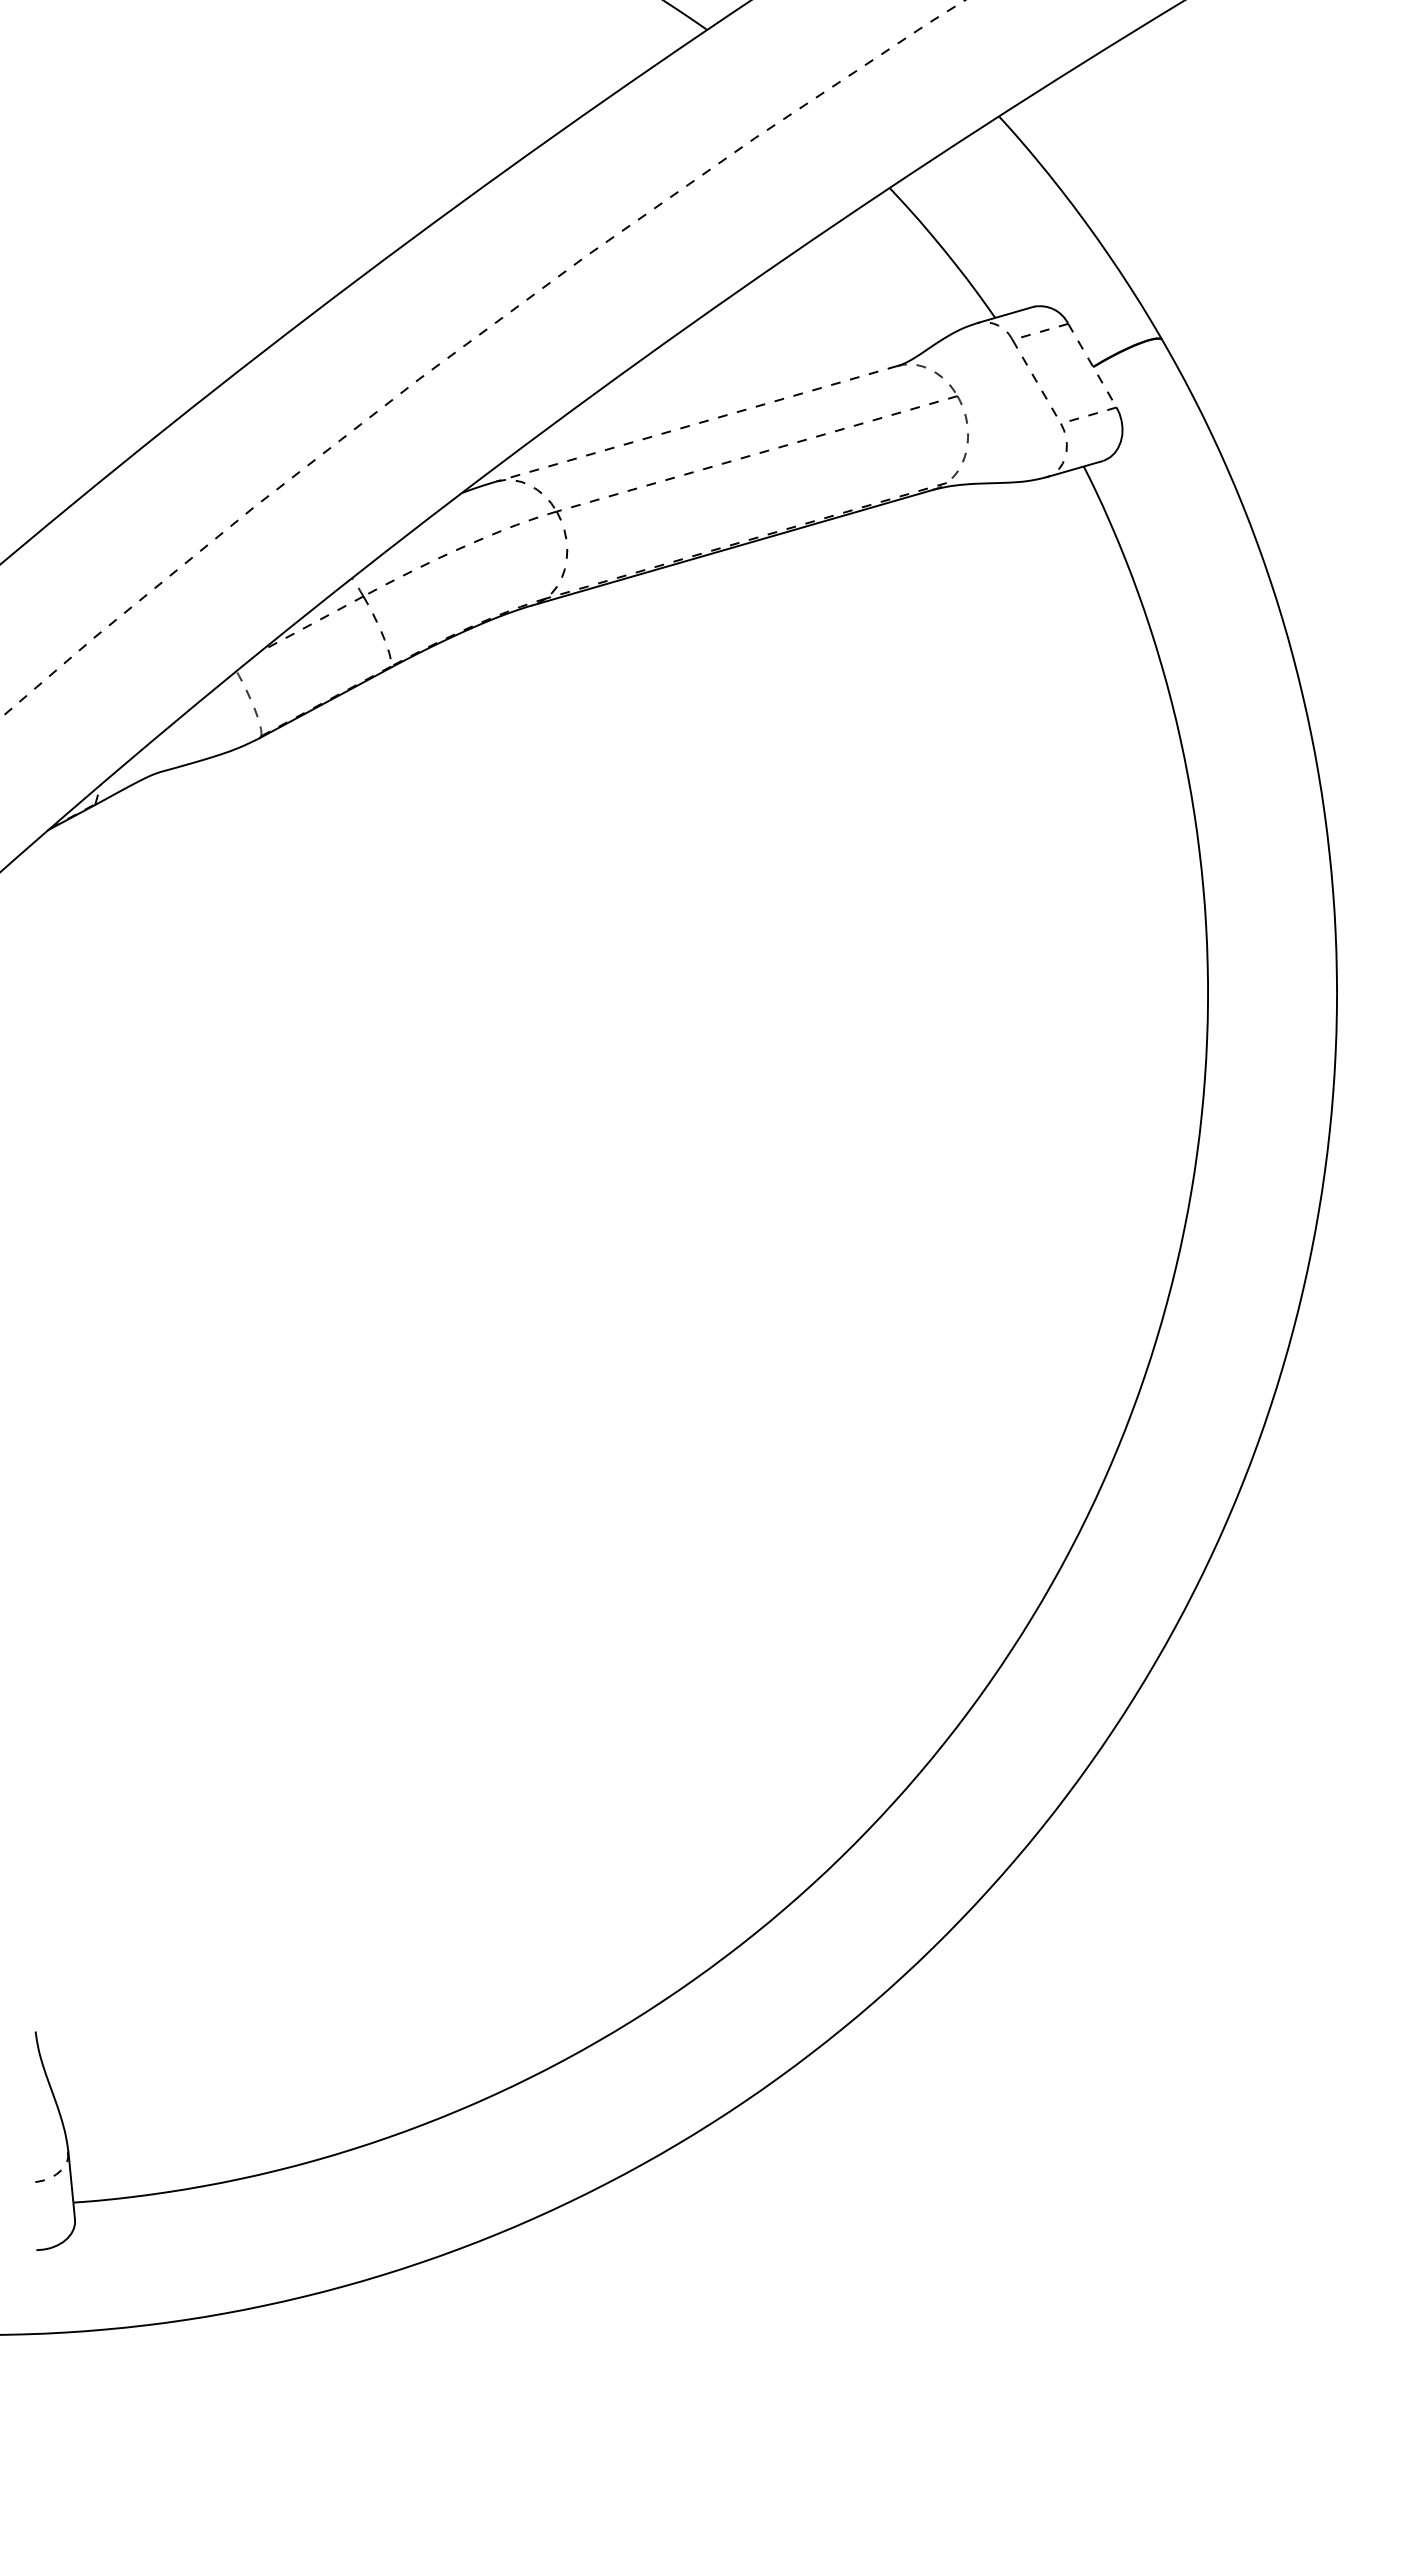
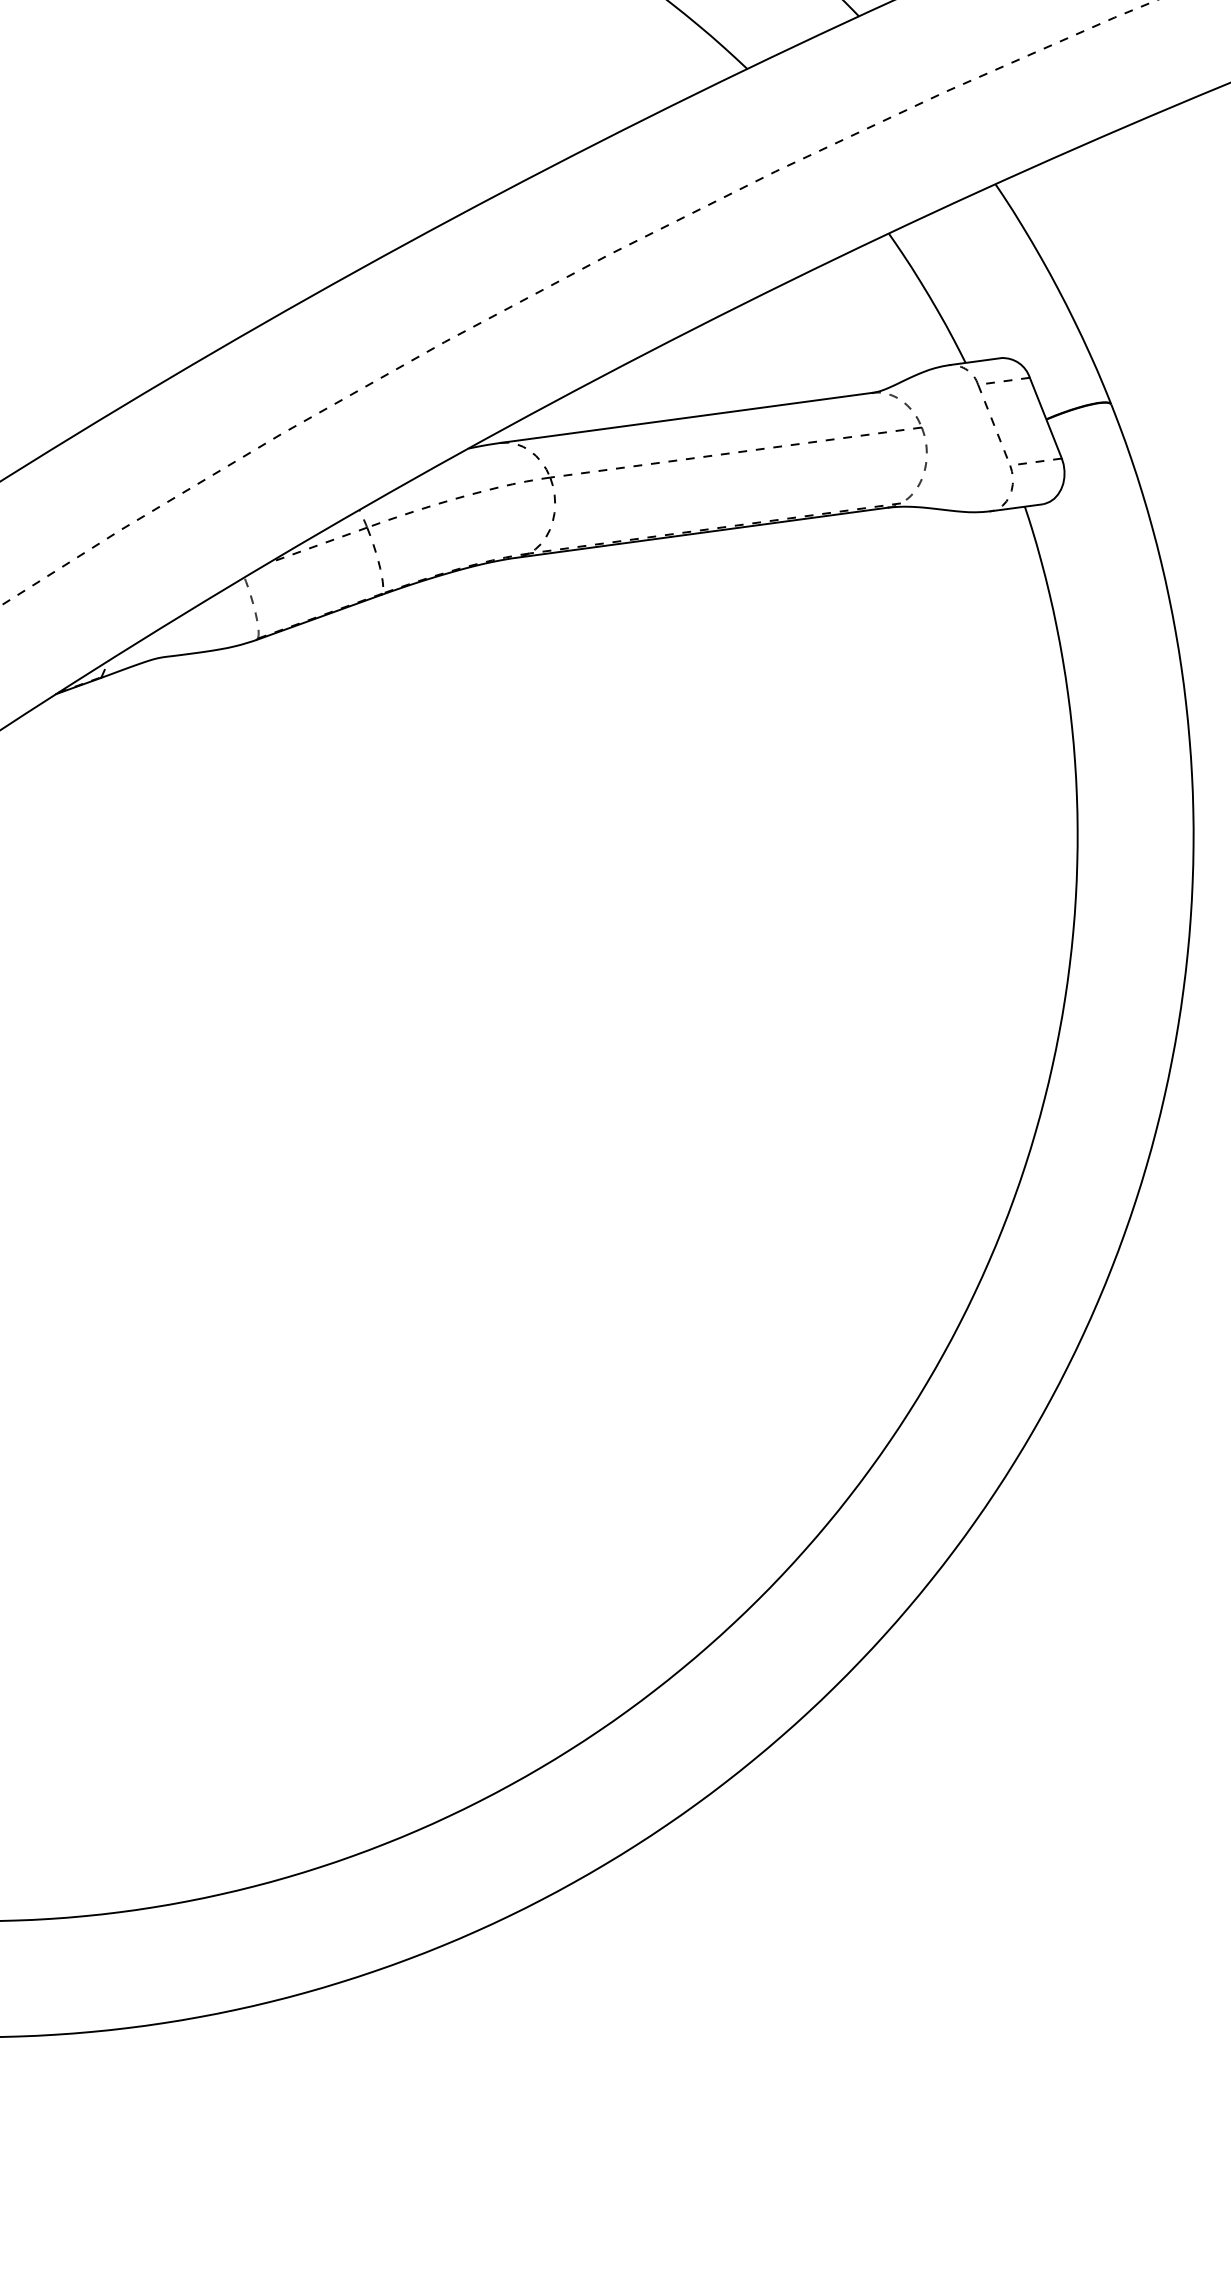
line: (1092, 366) -> (1045, 418), dashed -> solid
line: (696, 423) -> (686, 417), dashed -> solid

